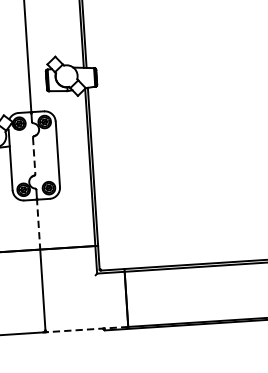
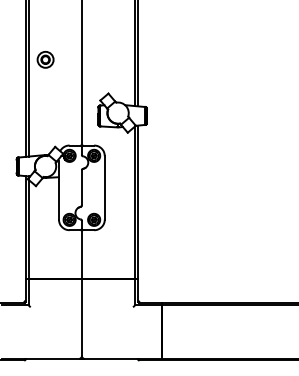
line: (33, 156) -> (81, 188), dashed -> solid
line: (38, 223) -> (81, 253), dashed -> solid
line: (87, 329) -> (122, 358), dashed -> solid

